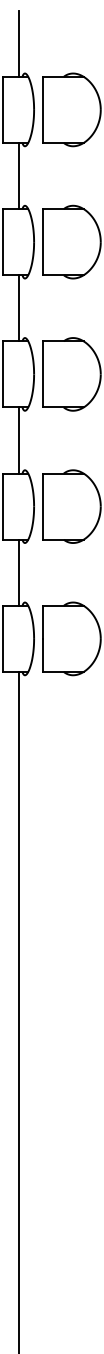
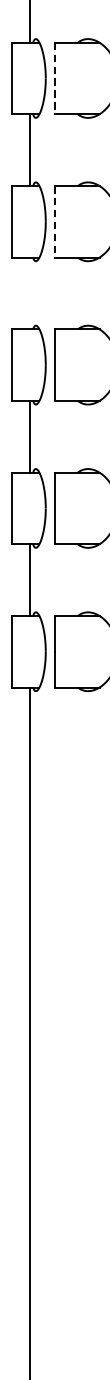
line: (42, 110) -> (54, 79), solid -> dashed
line: (42, 242) -> (54, 222), solid -> dashed
line: (19, 308) -> (29, 293), removed

